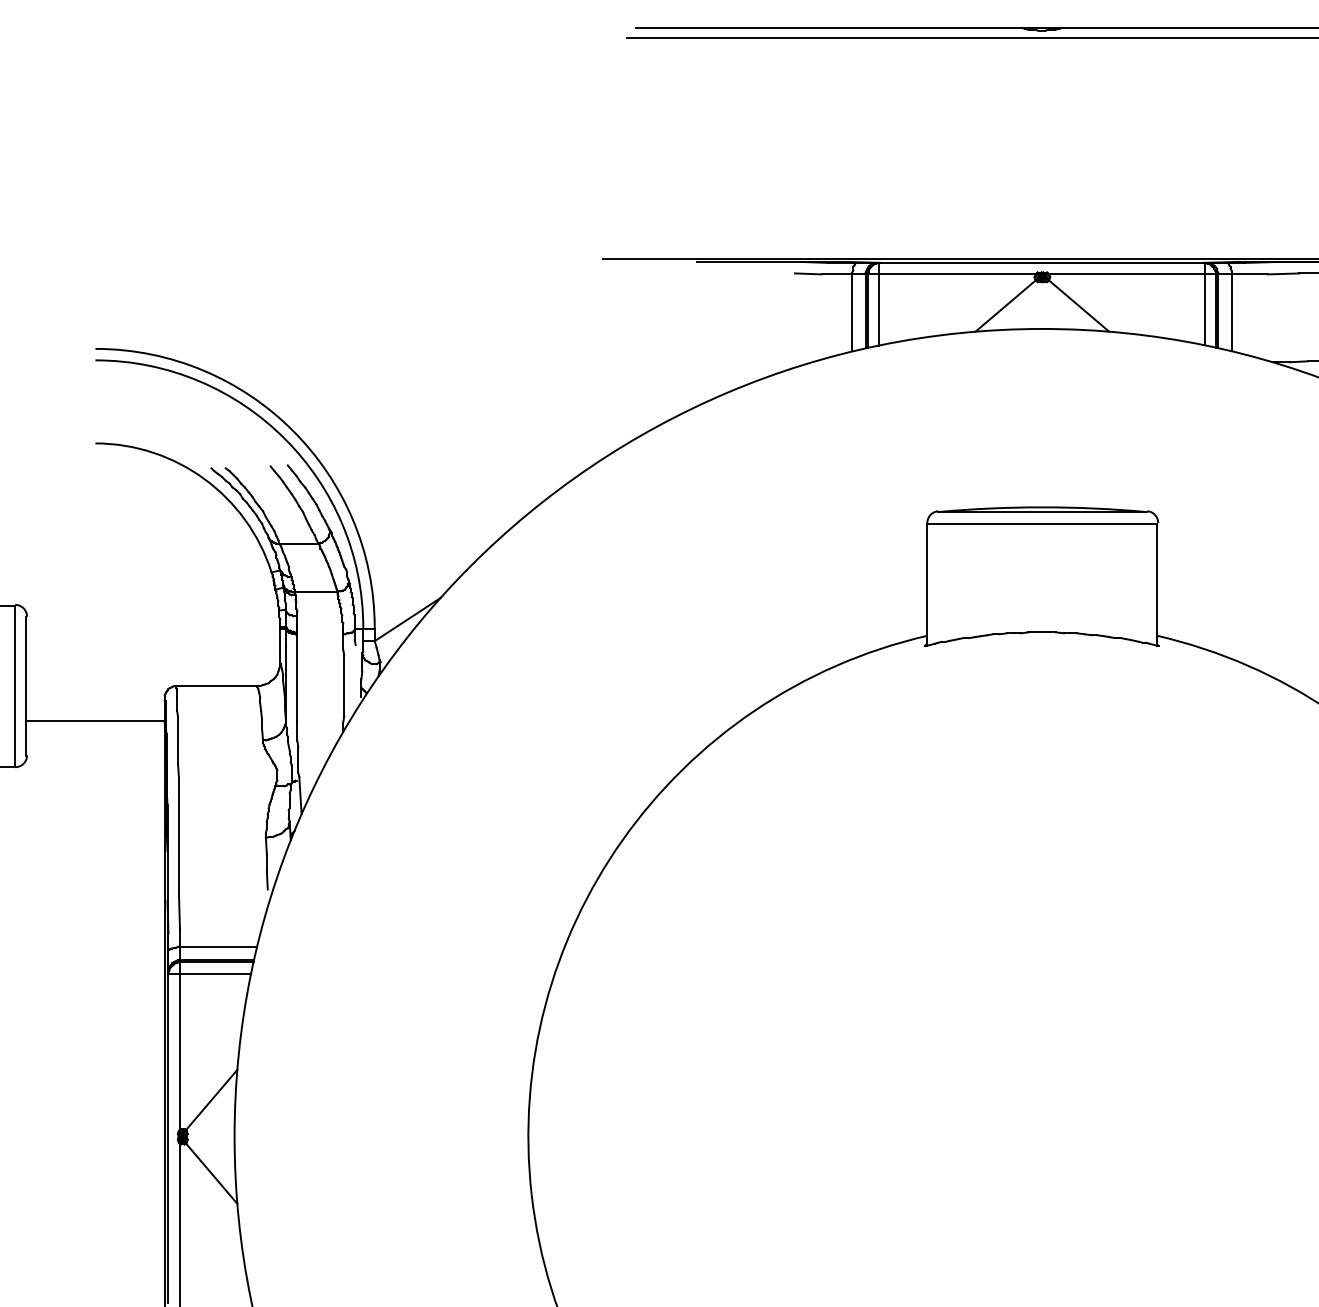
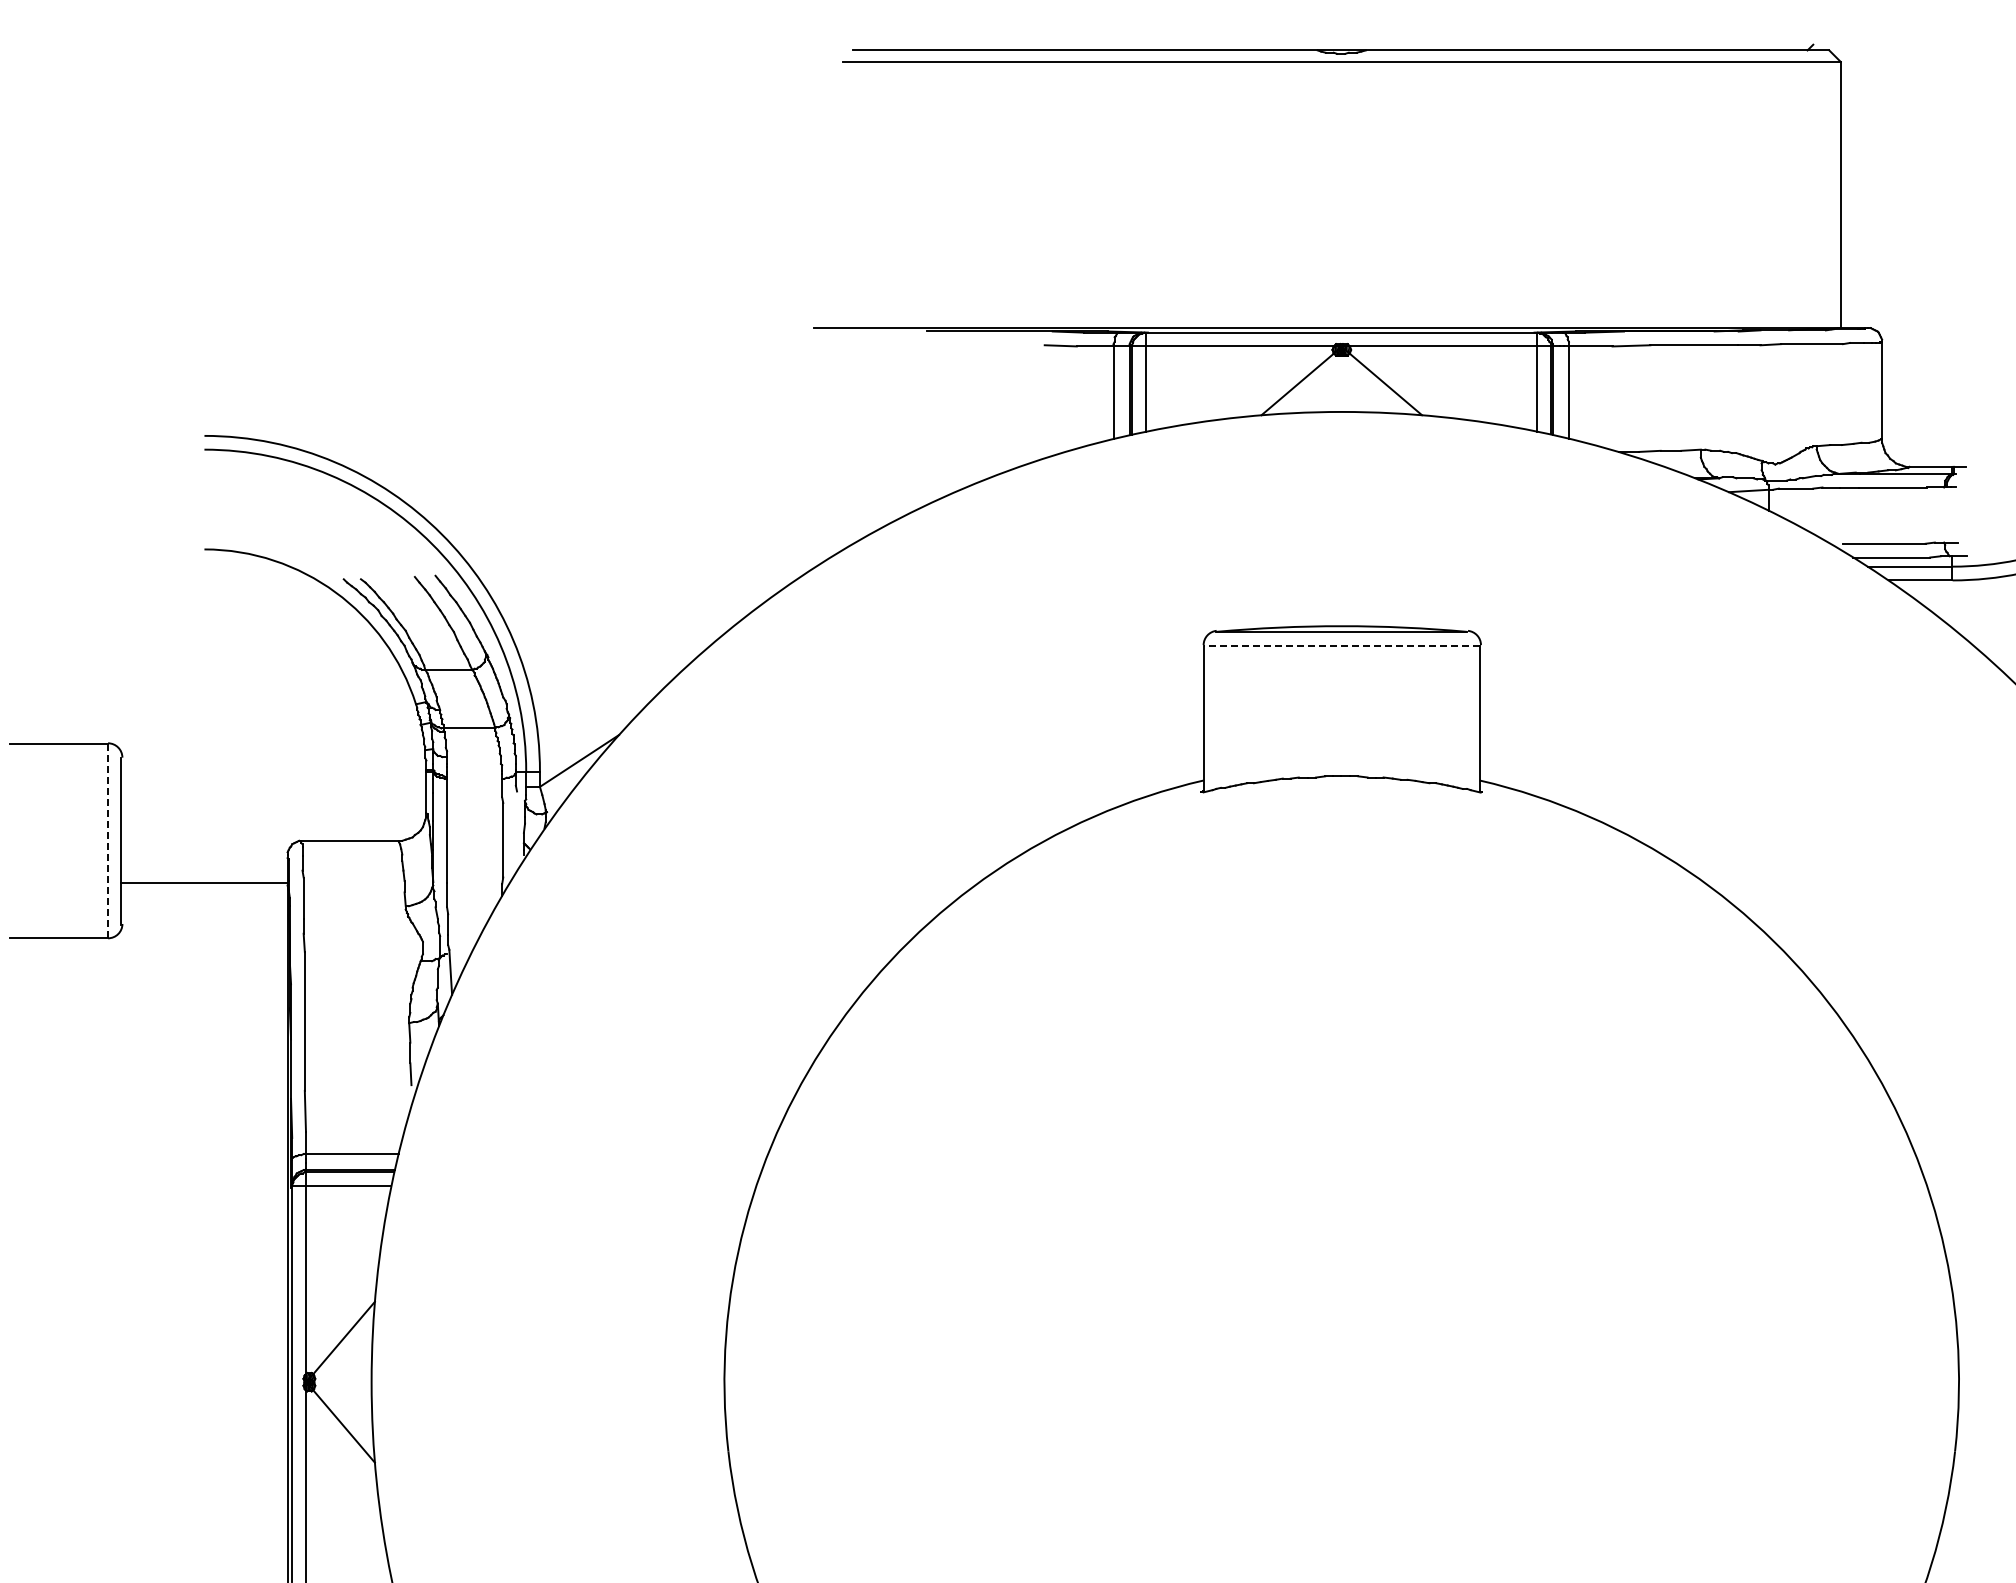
line: (1042, 523) -> (1341, 645), solid -> dashed
line: (14, 686) -> (107, 841), solid -> dashed

